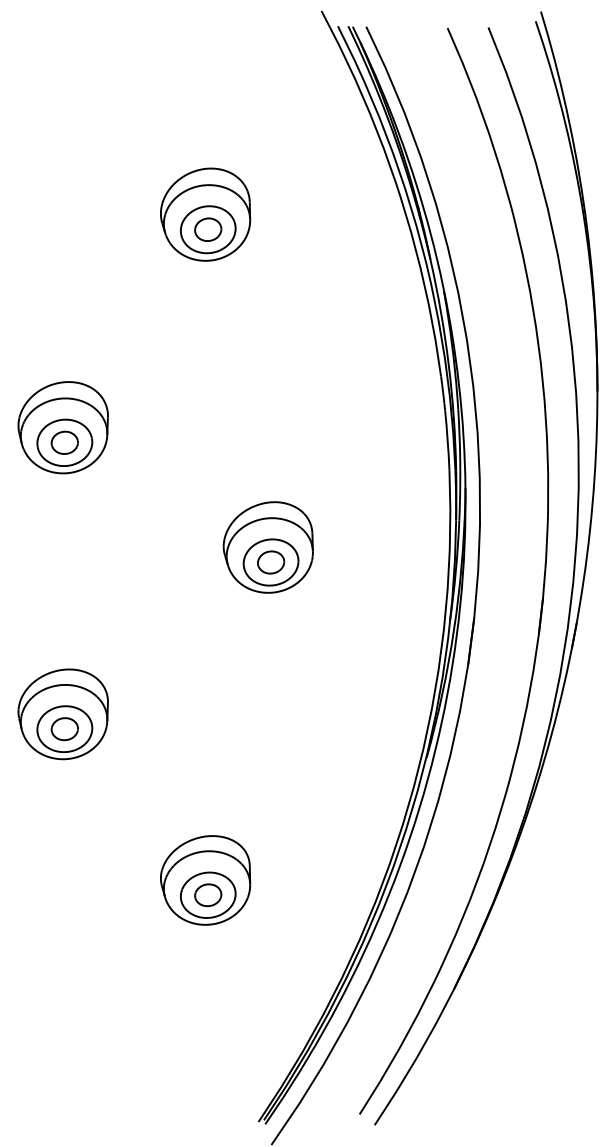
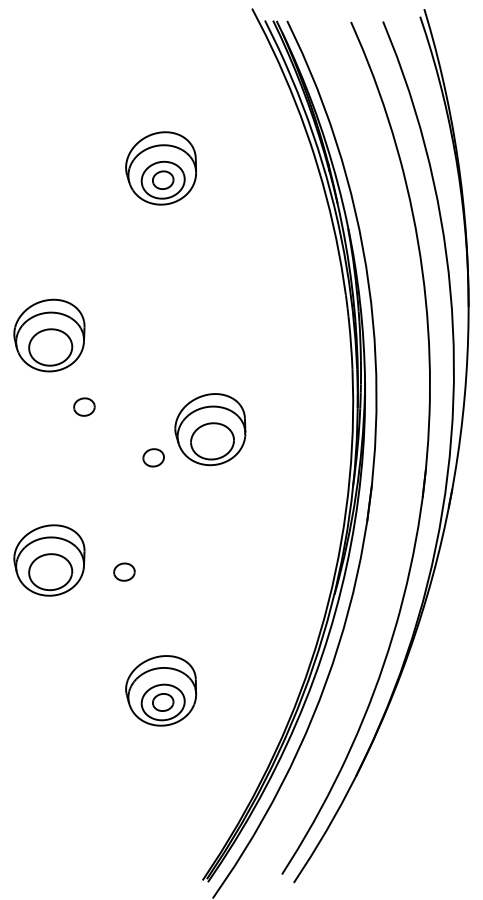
part: (64, 442) -> (84, 406), moved
part: (271, 562) -> (154, 457), moved
part: (64, 729) -> (124, 572), moved

